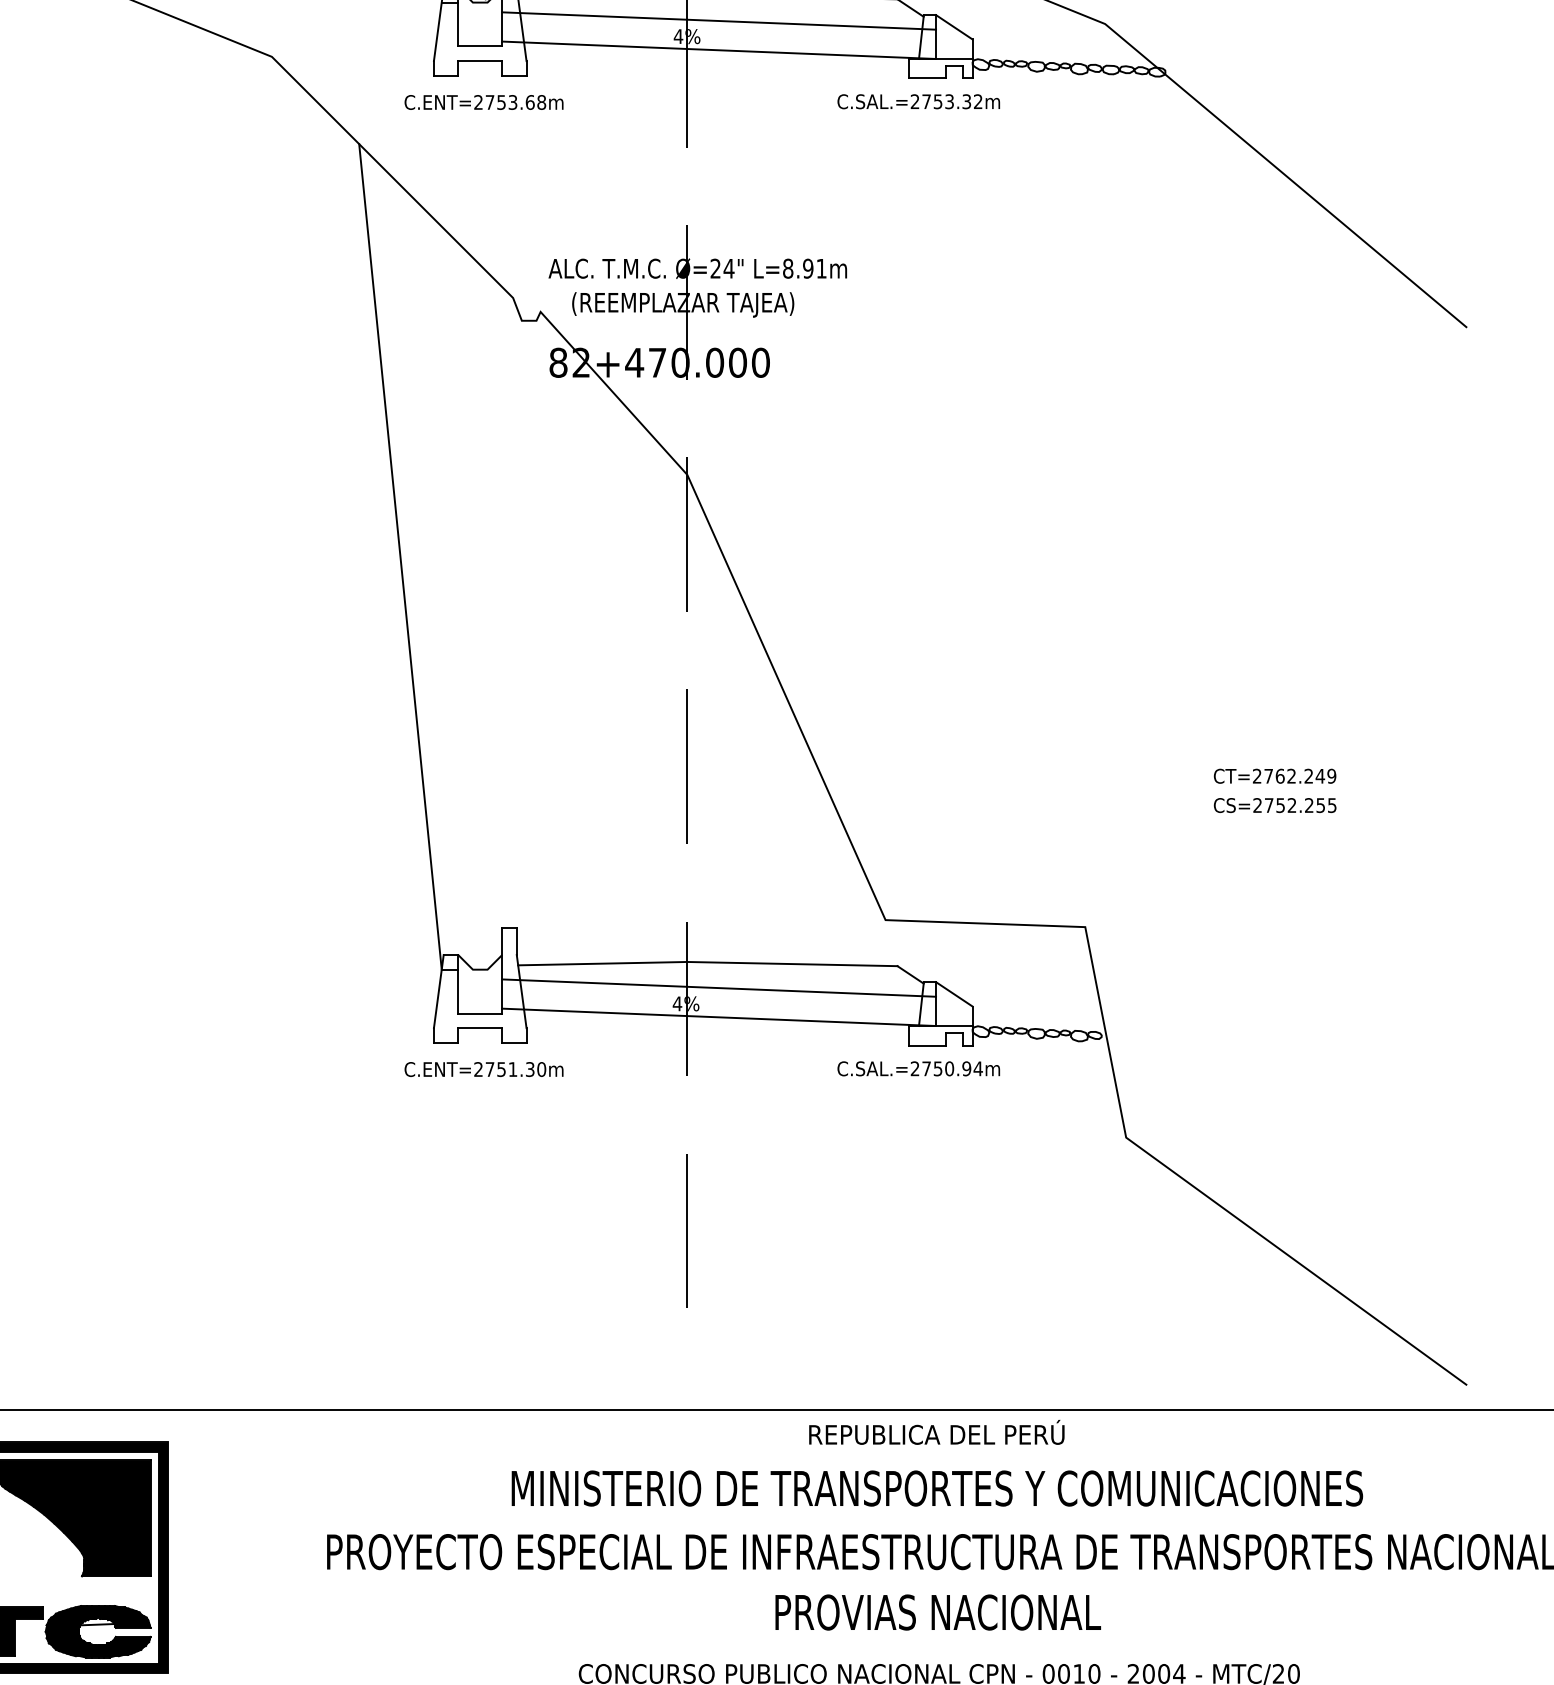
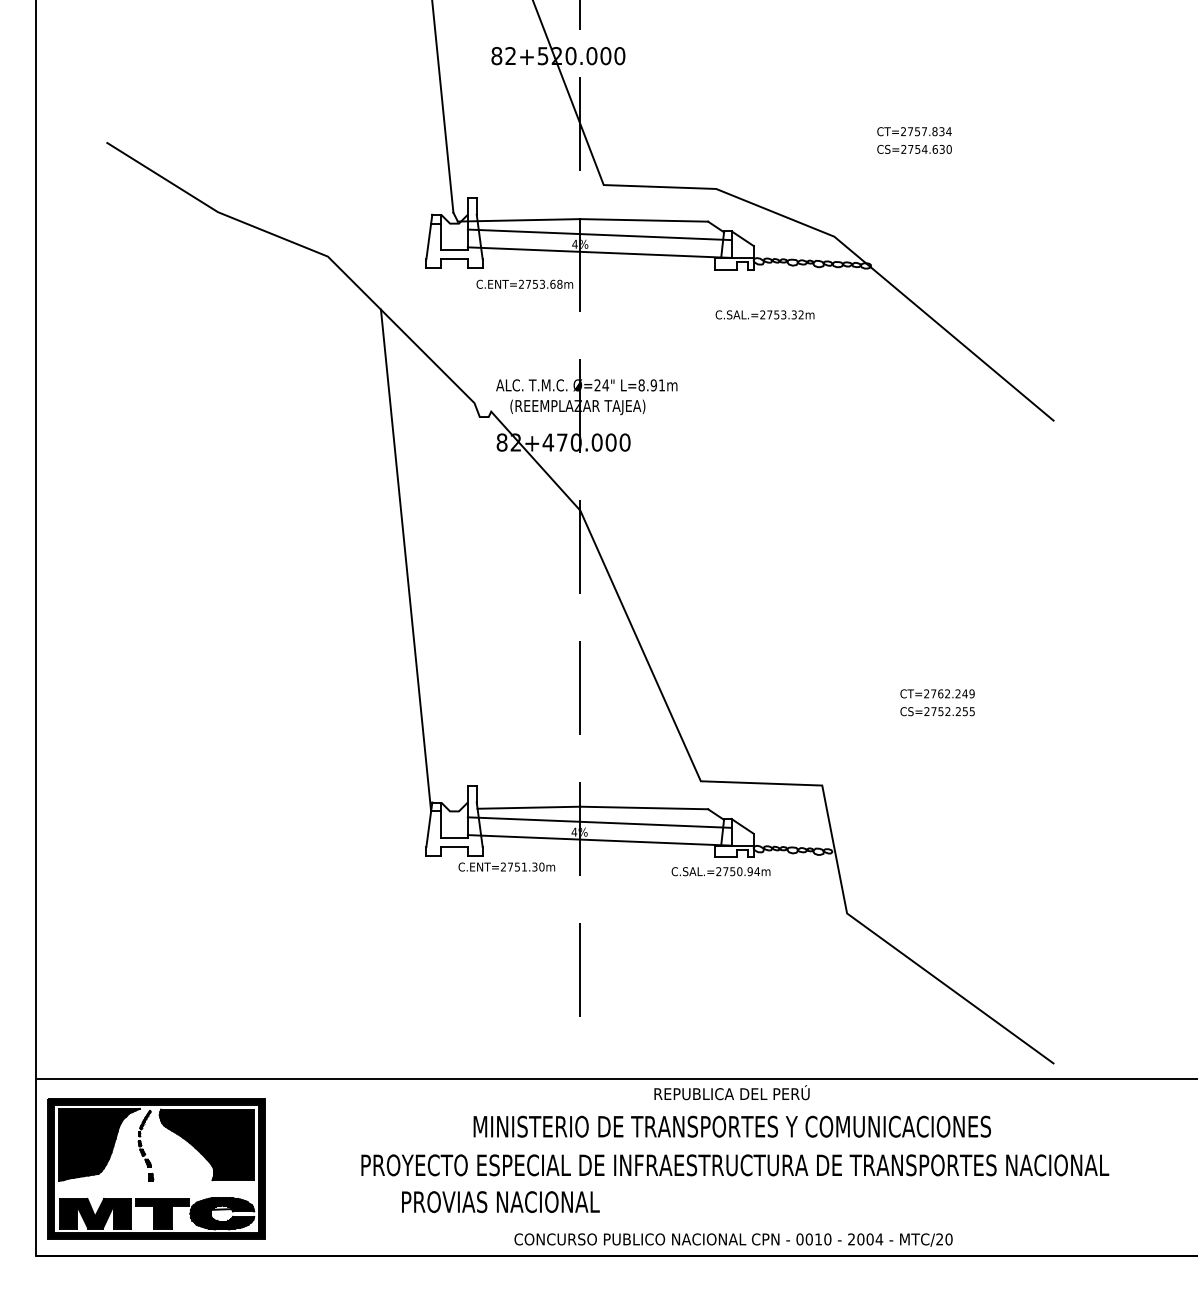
text: (483, 101) -> (524, 283), moved
text: (917, 101) -> (764, 314), moved
text: (483, 1068) -> (506, 866), moved
text: (937, 1611) -> (500, 1201), moved

